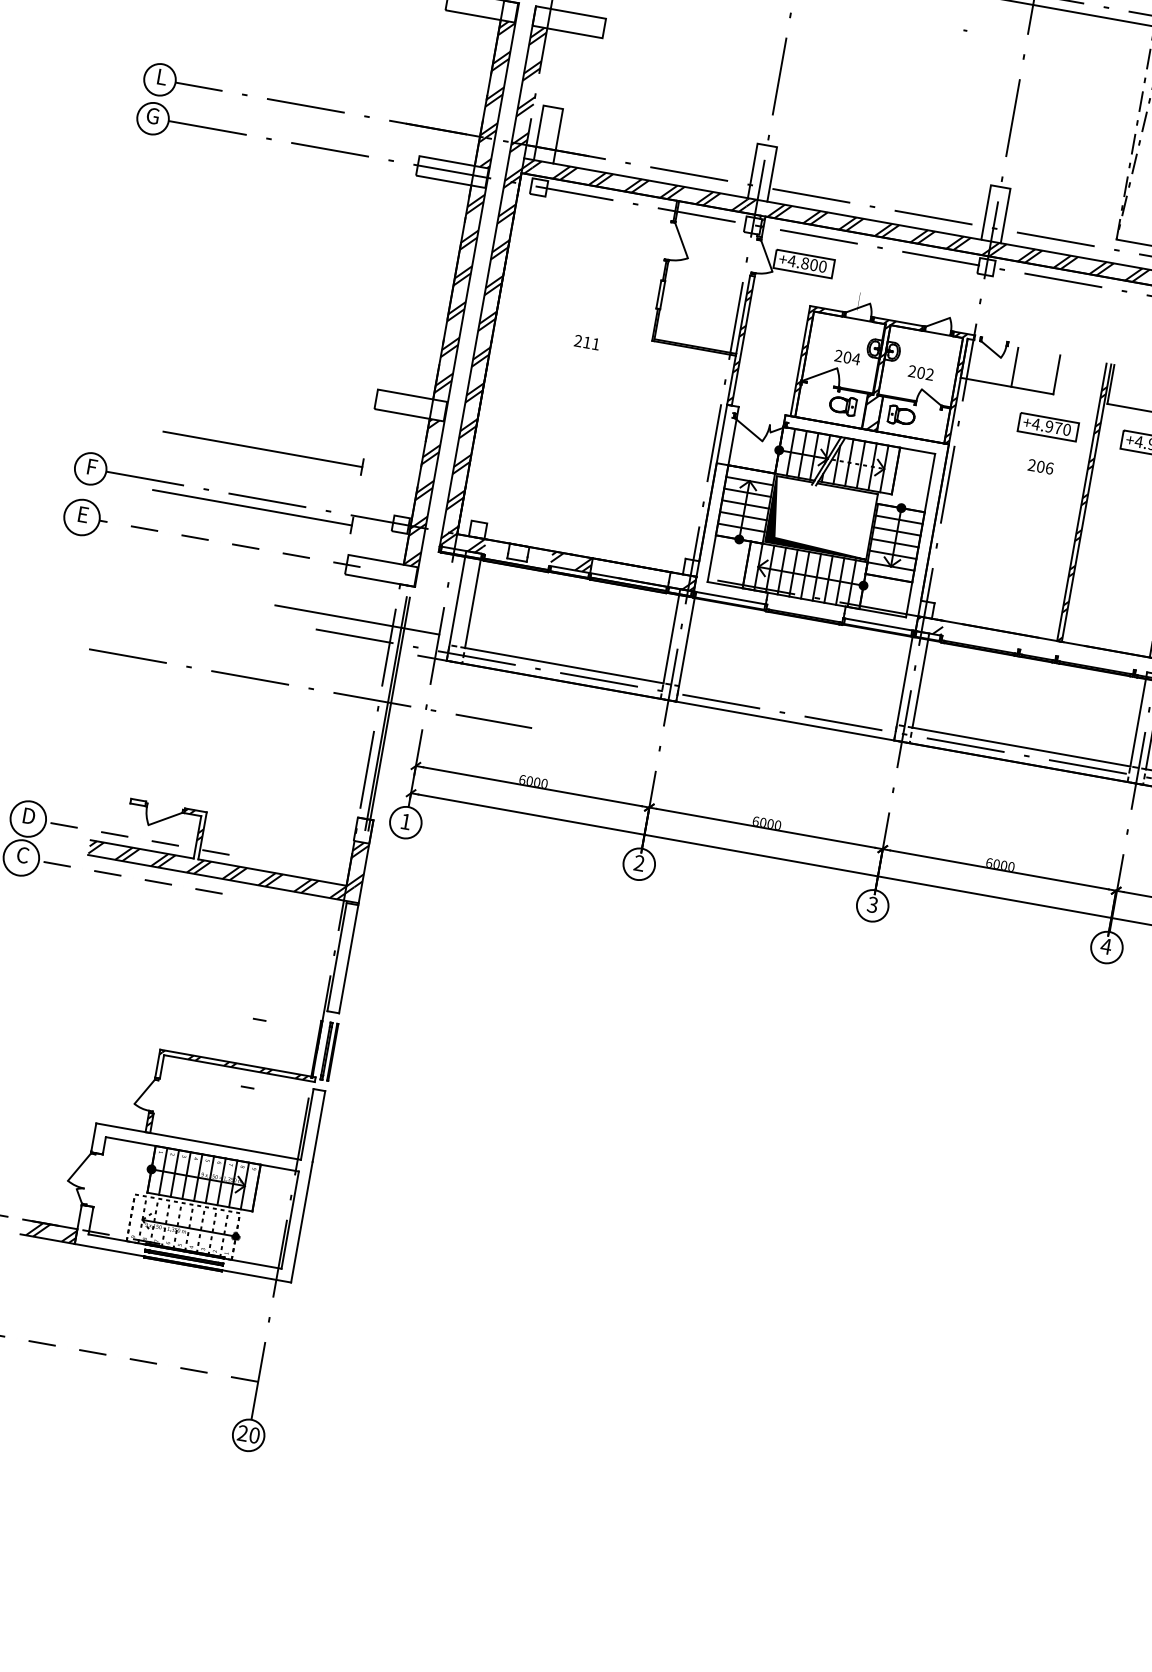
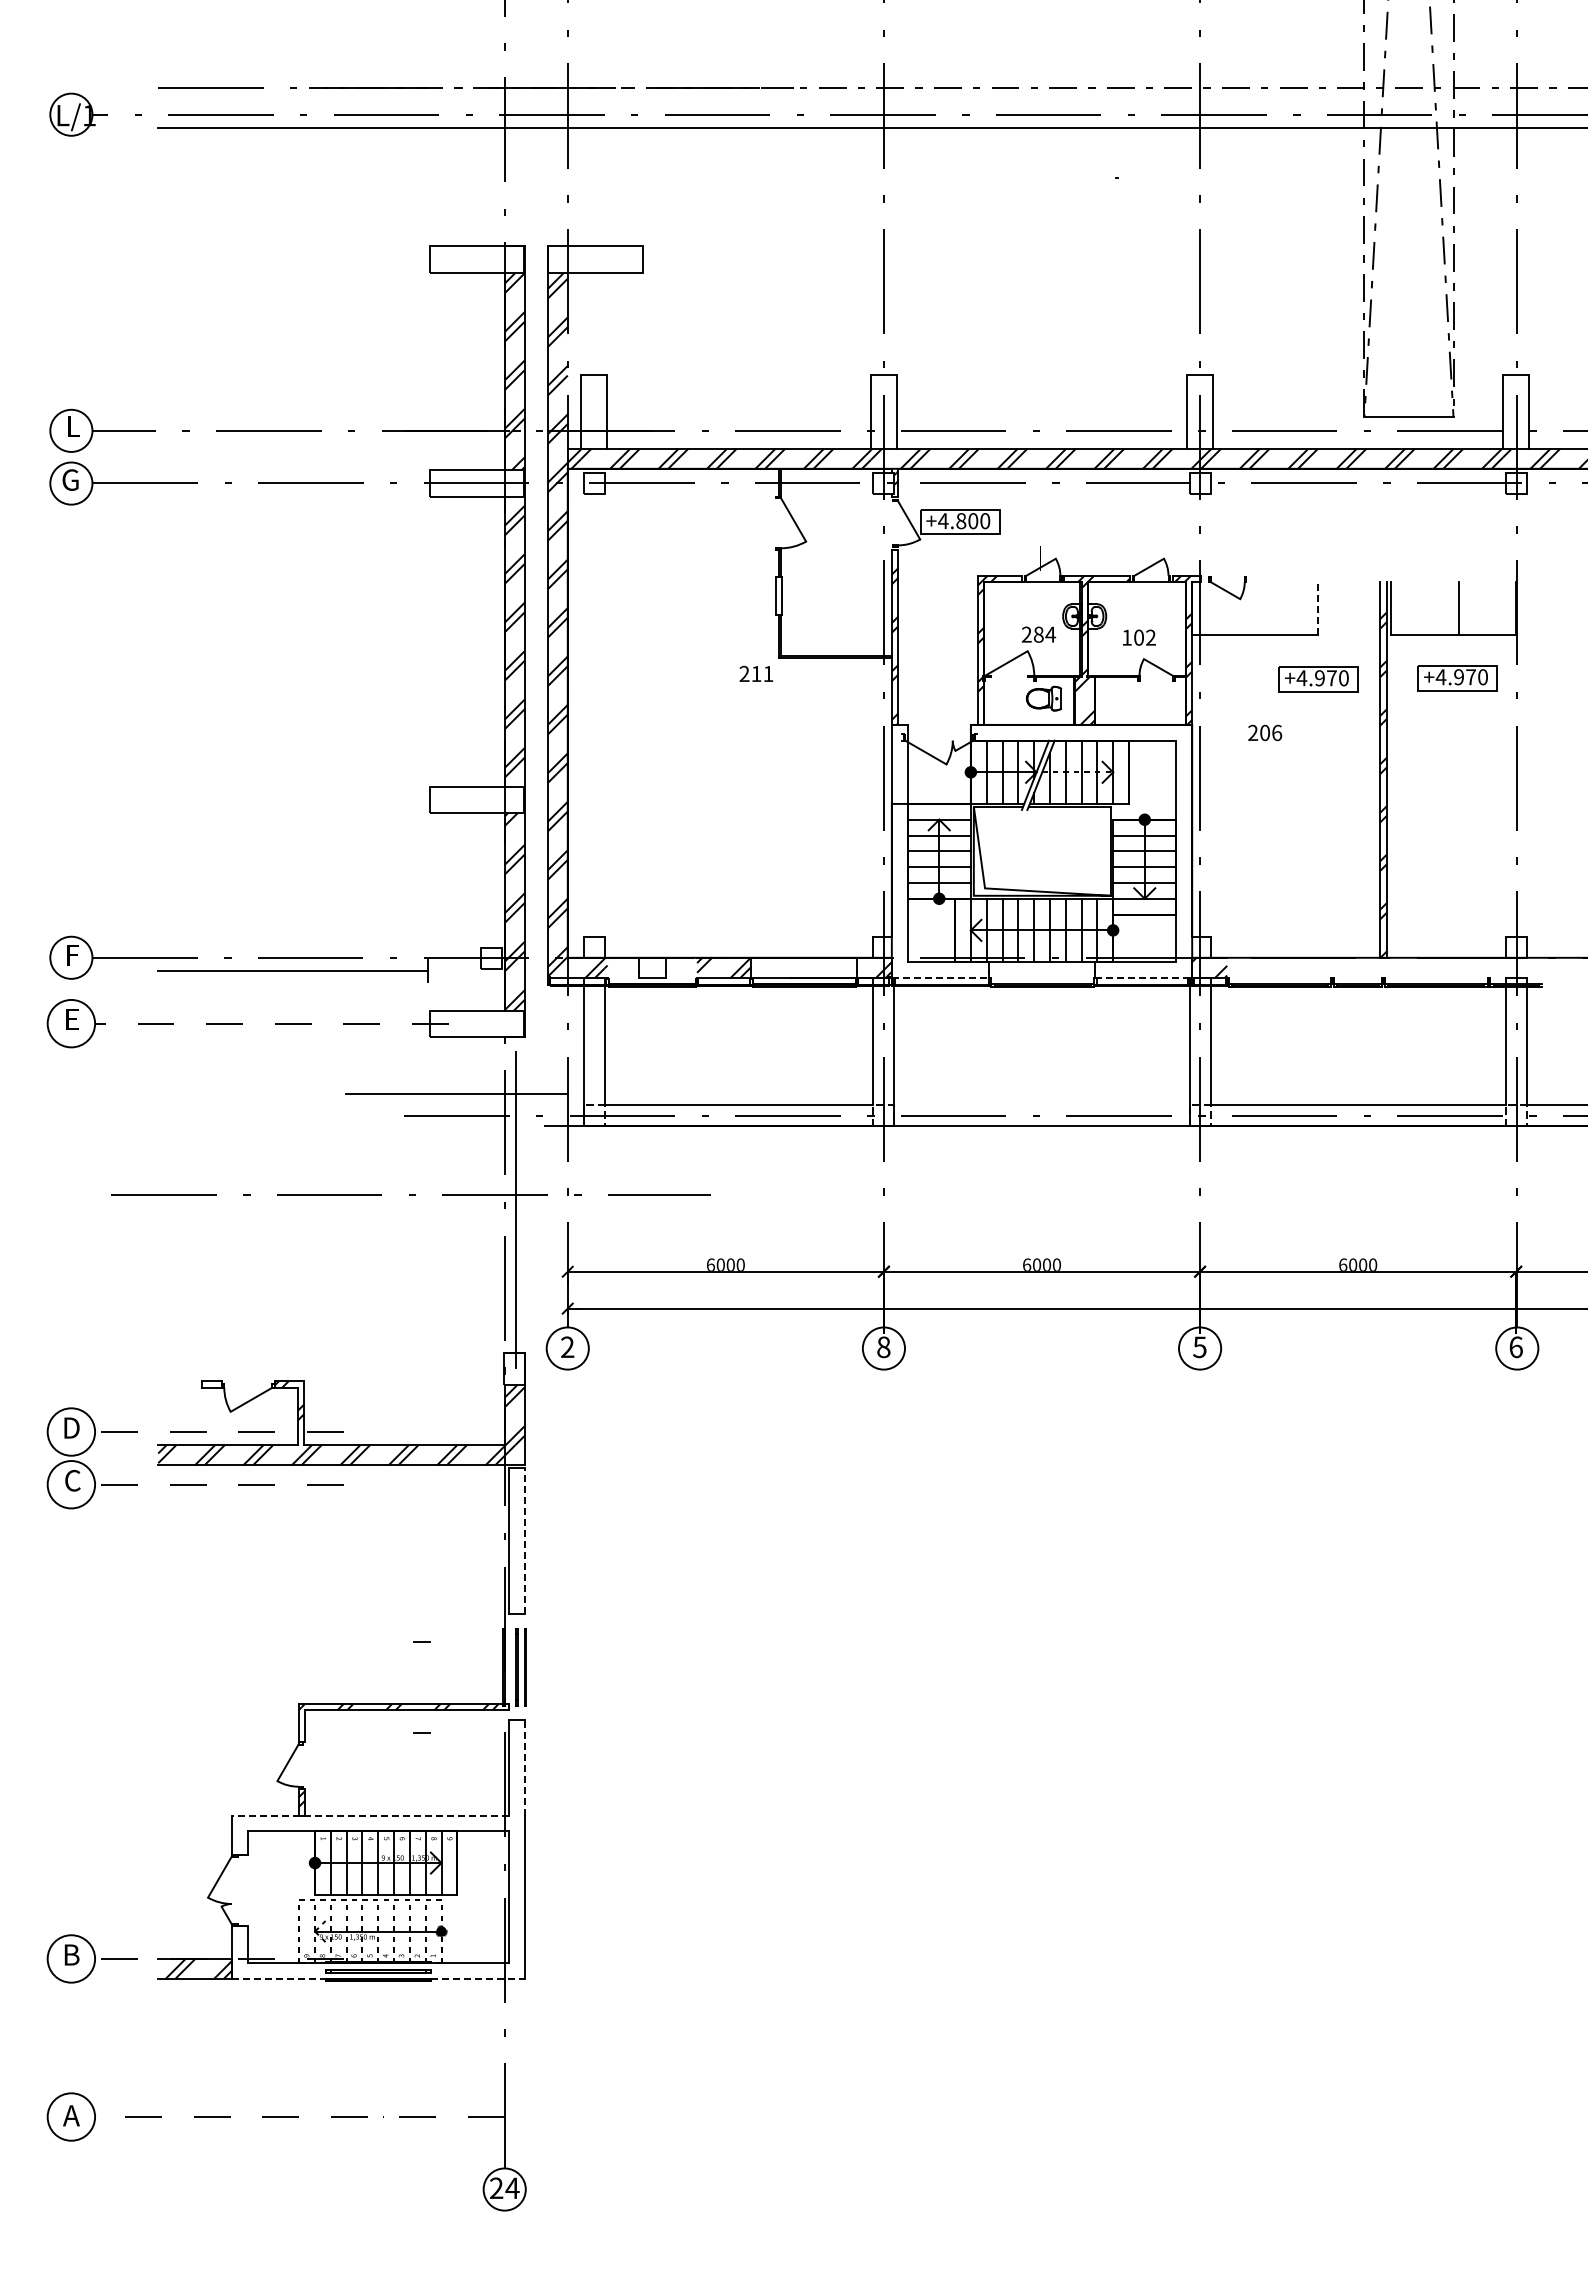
text: (587, 342) -> (756, 673), moved
text: (847, 357) -> (1038, 634), 204 -> 284
line: (1014, 367) -> (1260, 608), removed
text: (911, 371) -> (1126, 637), 202 -> 102
line: (1056, 374) -> (1317, 607), solid -> dashed
part: (901, 415) -> (1123, 698), removed
part: (262, 449) -> (292, 891), removed
text: (1041, 466) -> (1265, 732), moved
fill: (821, 517) -> (1041, 850), removed
line: (729, 597) -> (940, 977), solid -> dashed
line: (879, 624) -> (1143, 977), solid -> dashed
line: (389, 713) -> (520, 1209), removed
text: (405, 821) -> (567, 1346), 1 -> 2
text: (639, 863) -> (883, 1347), 2 -> 8
text: (873, 904) -> (1200, 1346), 3 -> 5
text: (1105, 946) -> (1515, 1347), 4 -> 6
line: (348, 958) -> (524, 1540), solid -> dashed
line: (318, 1126) -> (524, 1767), solid -> dashed
line: (198, 1141) -> (370, 1815), solid -> dashed
line: (110, 1249) -> (279, 1978), solid -> dashed
line: (256, 1275) -> (477, 1978), solid -> dashed
text: (254, 1435) -> (512, 2188), 20 -> 24

